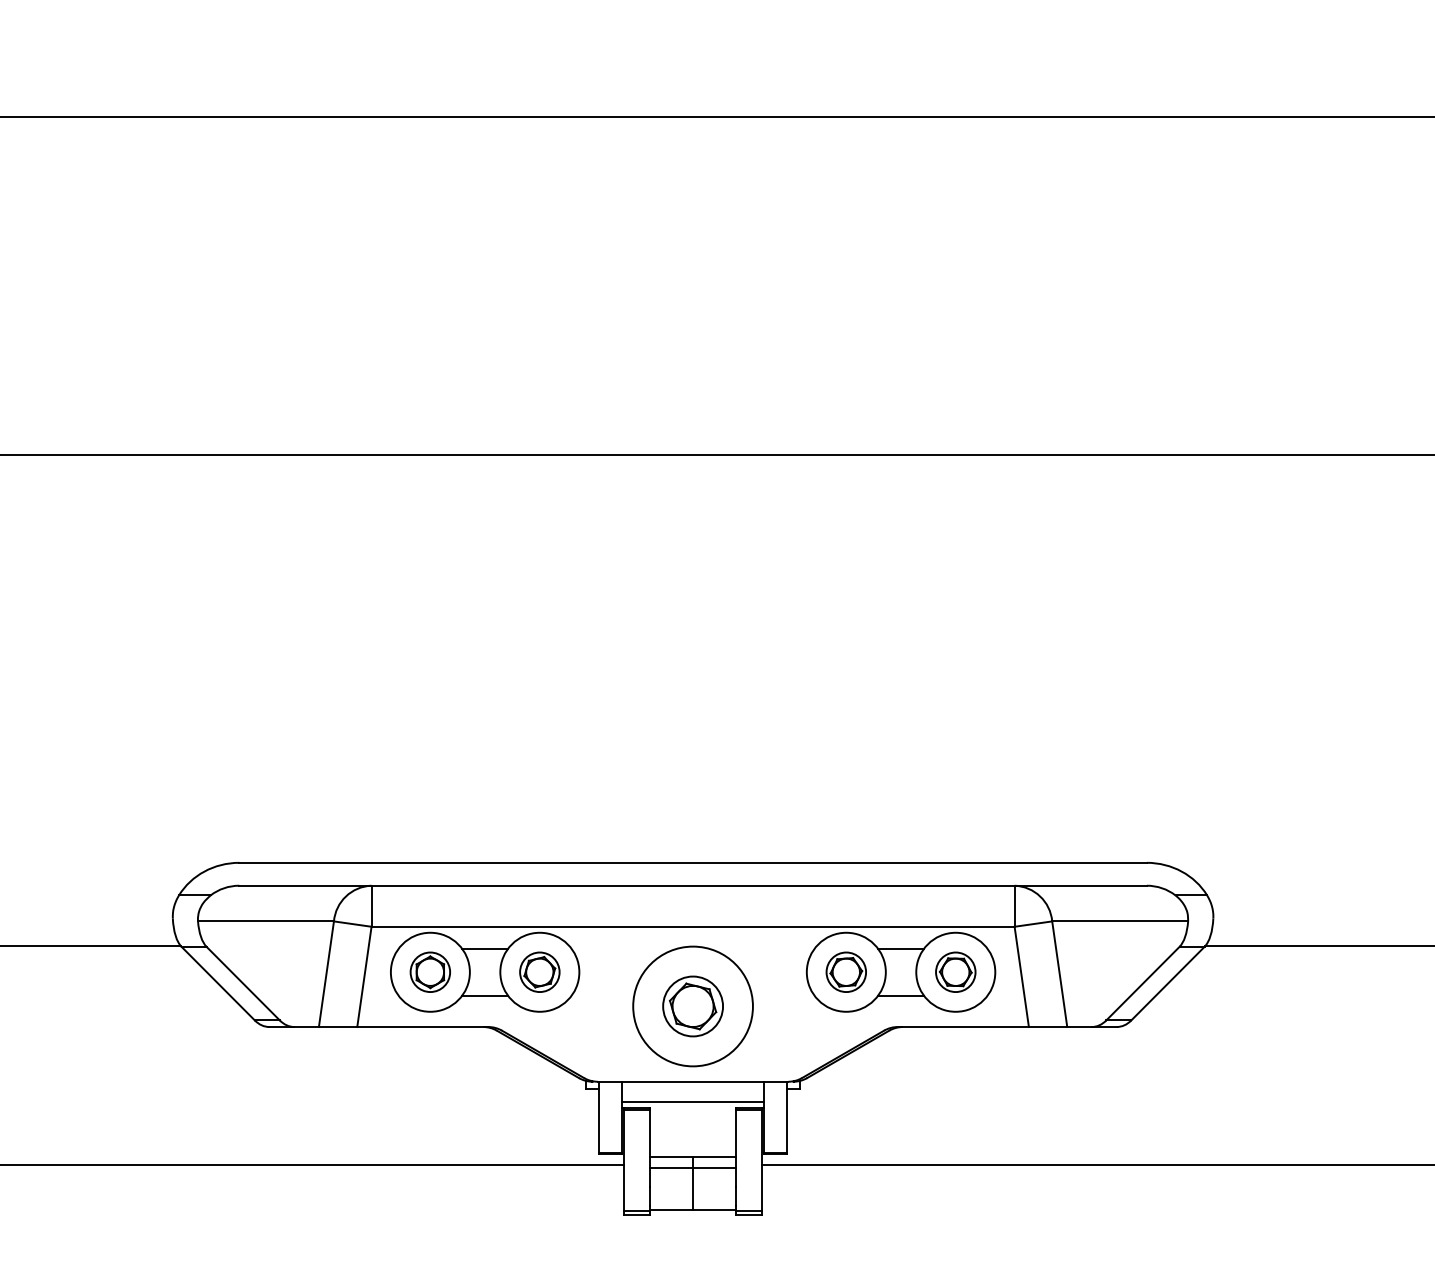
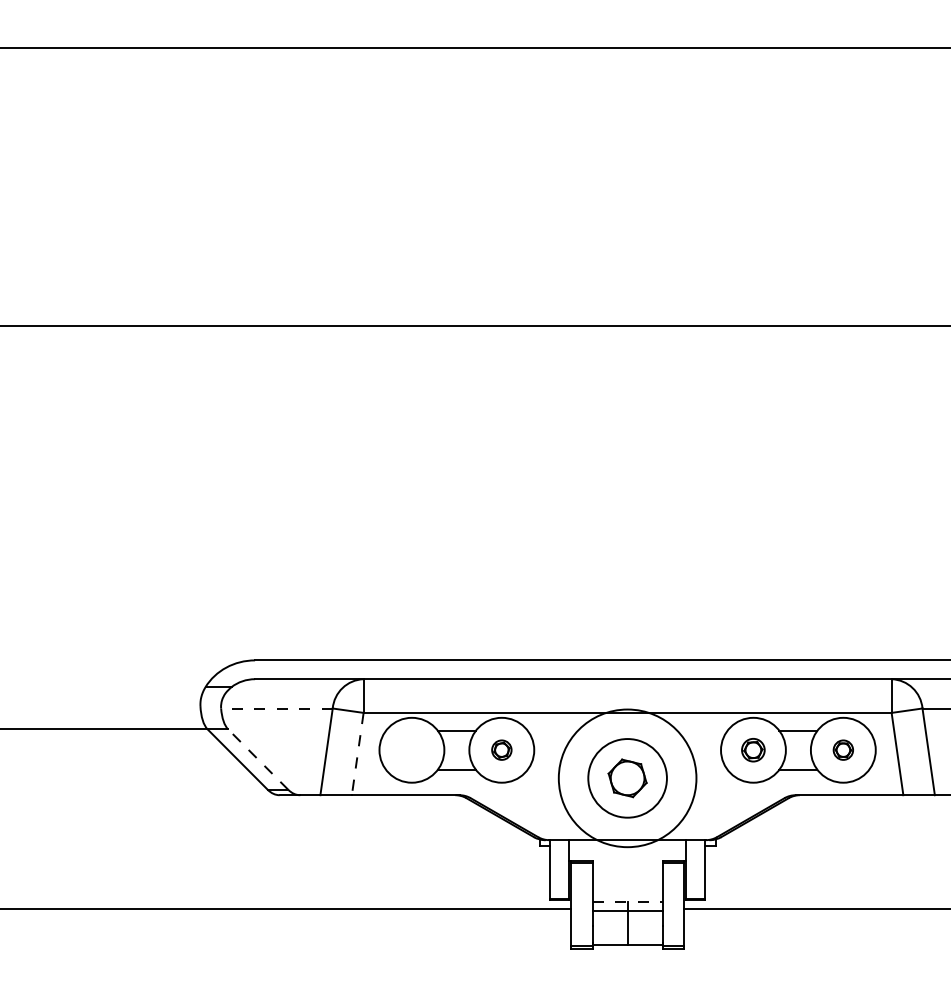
line: (266, 921) -> (277, 708), solid -> dashed
part: (429, 971) -> (411, 749), removed
part: (539, 971) -> (501, 749), size x0.6
part: (845, 971) -> (752, 749), size x0.7
part: (955, 971) -> (843, 749), size x0.6
line: (364, 976) -> (357, 753), solid -> dashed
line: (243, 983) -> (258, 759), solid -> dashed
circle: (692, 1006) -> (627, 778), size x1.4
circle: (693, 1006) -> (627, 778), size x1.6
line: (692, 1102) -> (627, 857), removed
line: (693, 1156) -> (627, 901), solid -> dashed

